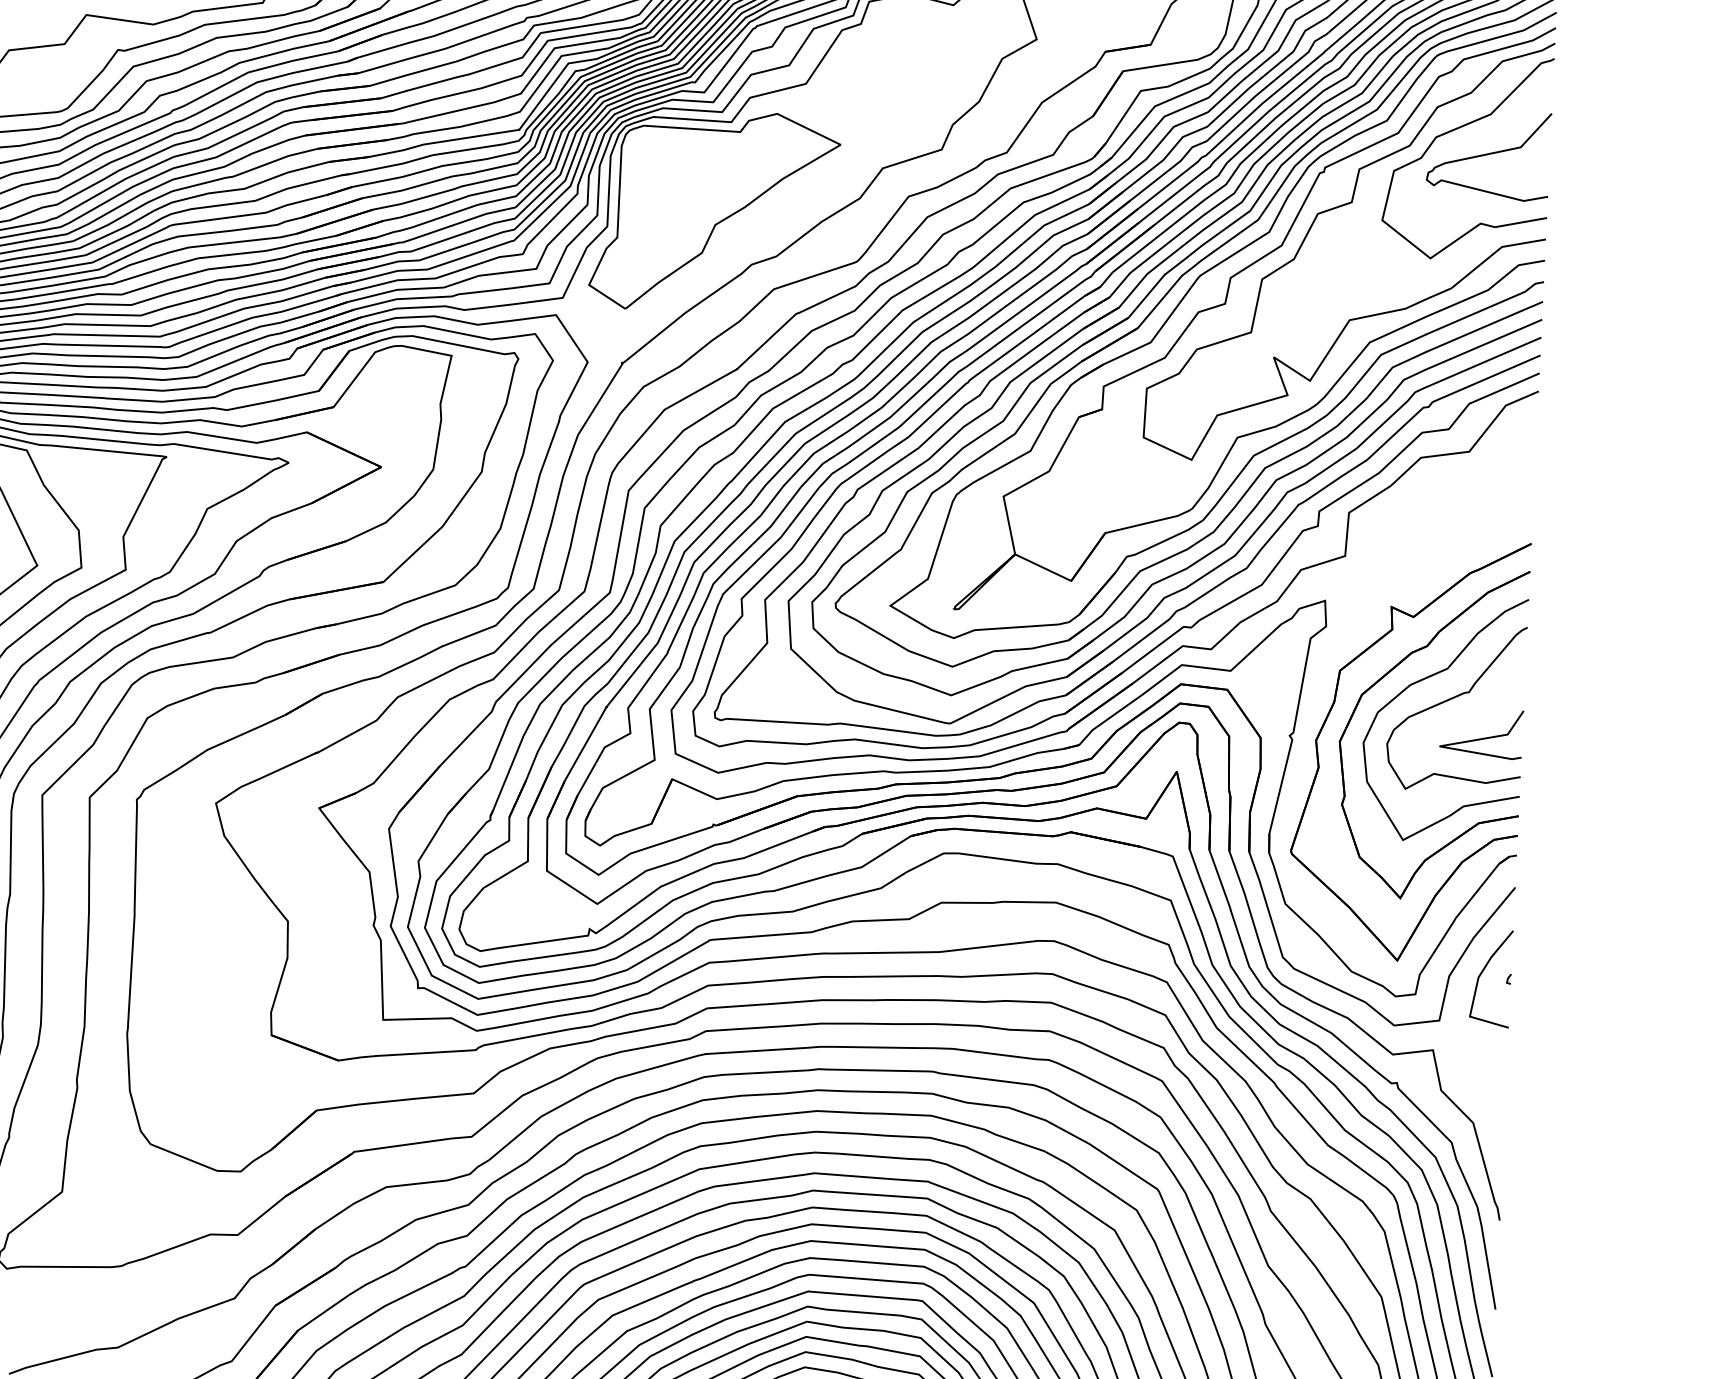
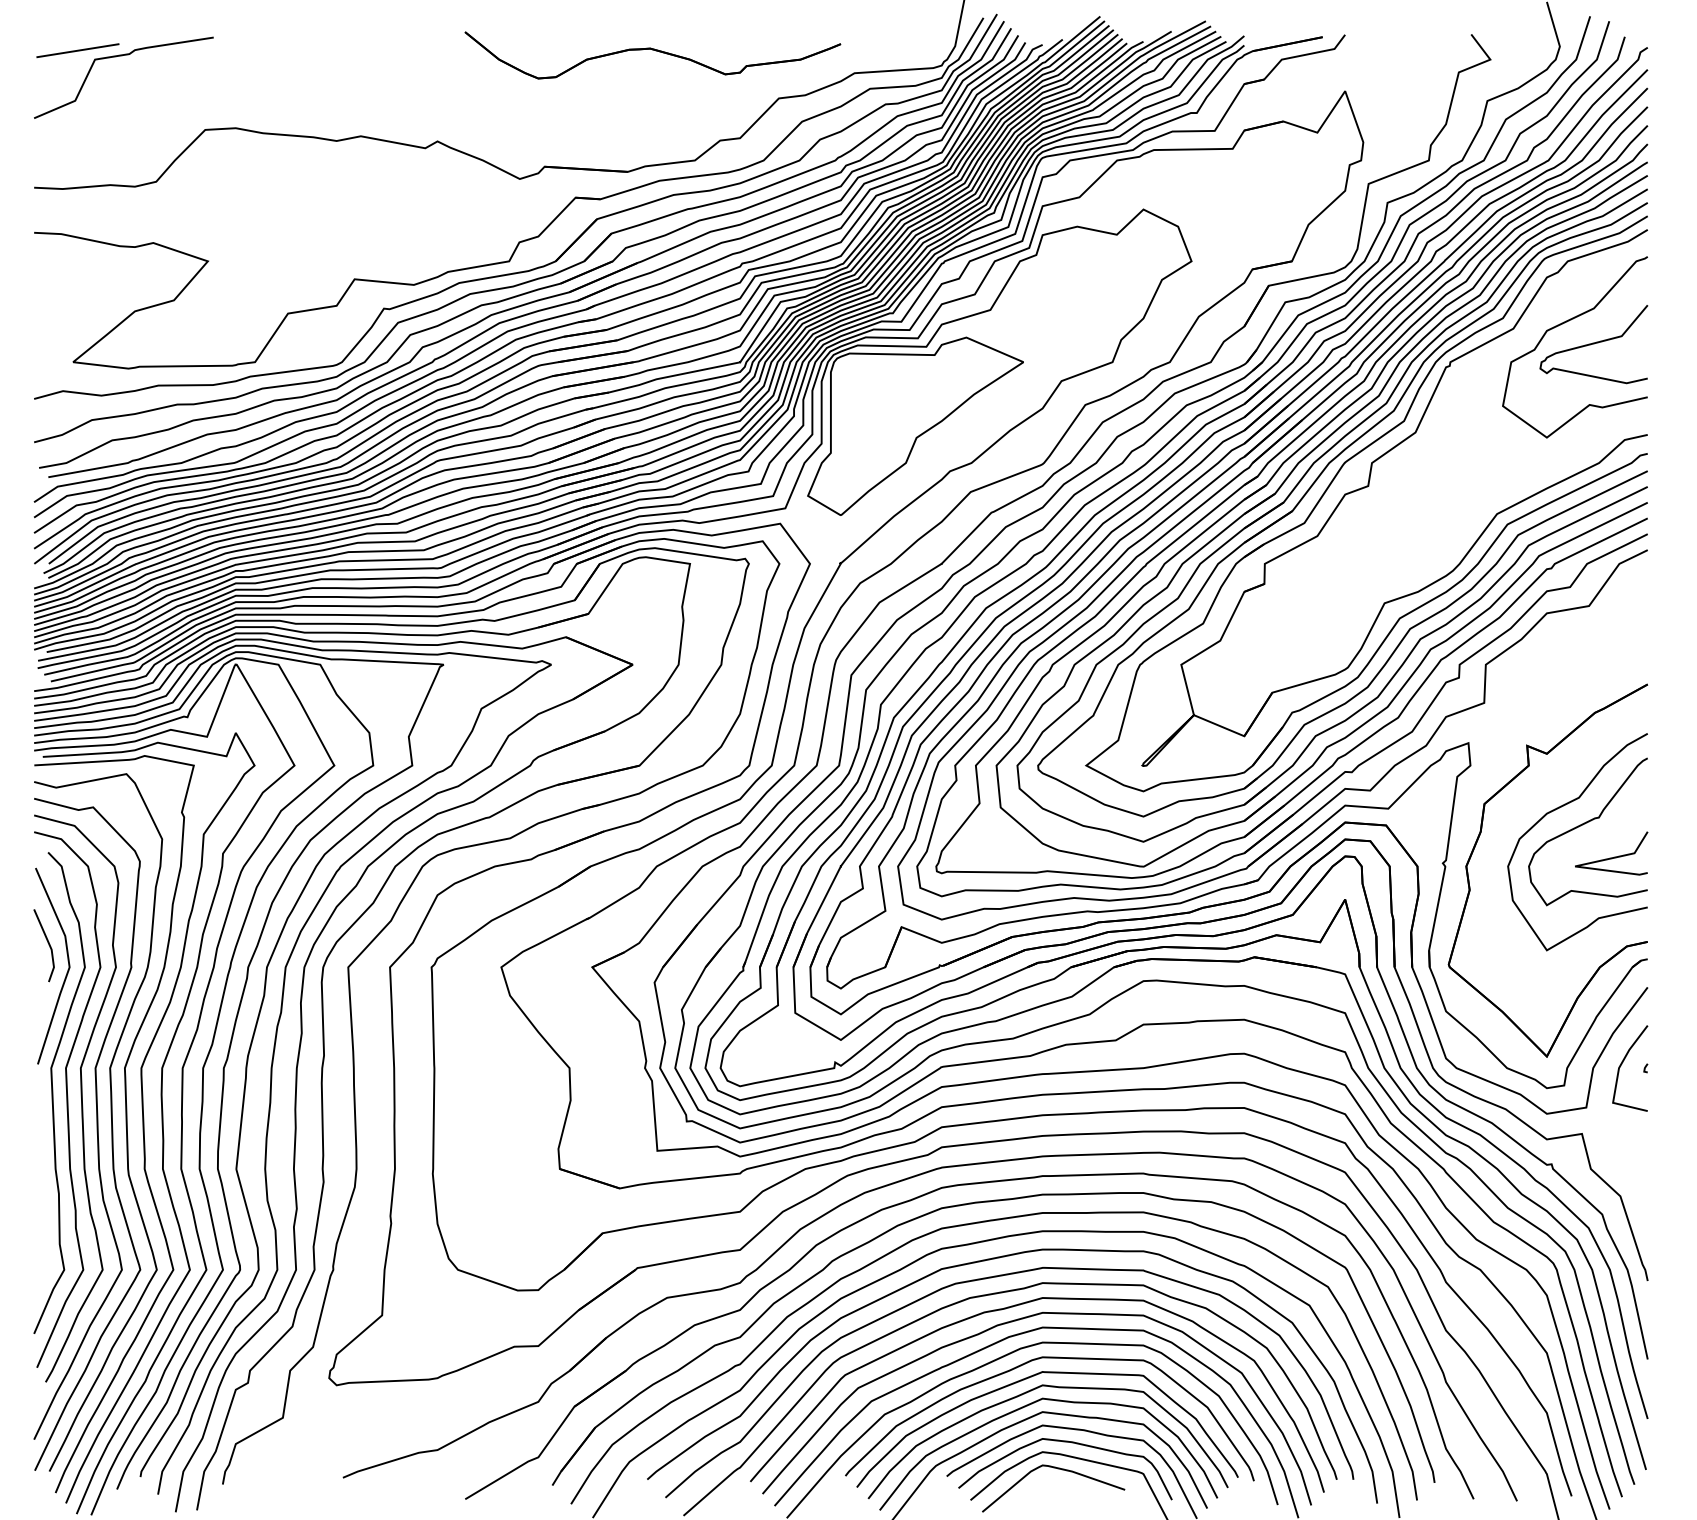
curve: (1332, 210) -> (1458, 399), removed
part: (1382, 678) -> (1522, 809), removed

